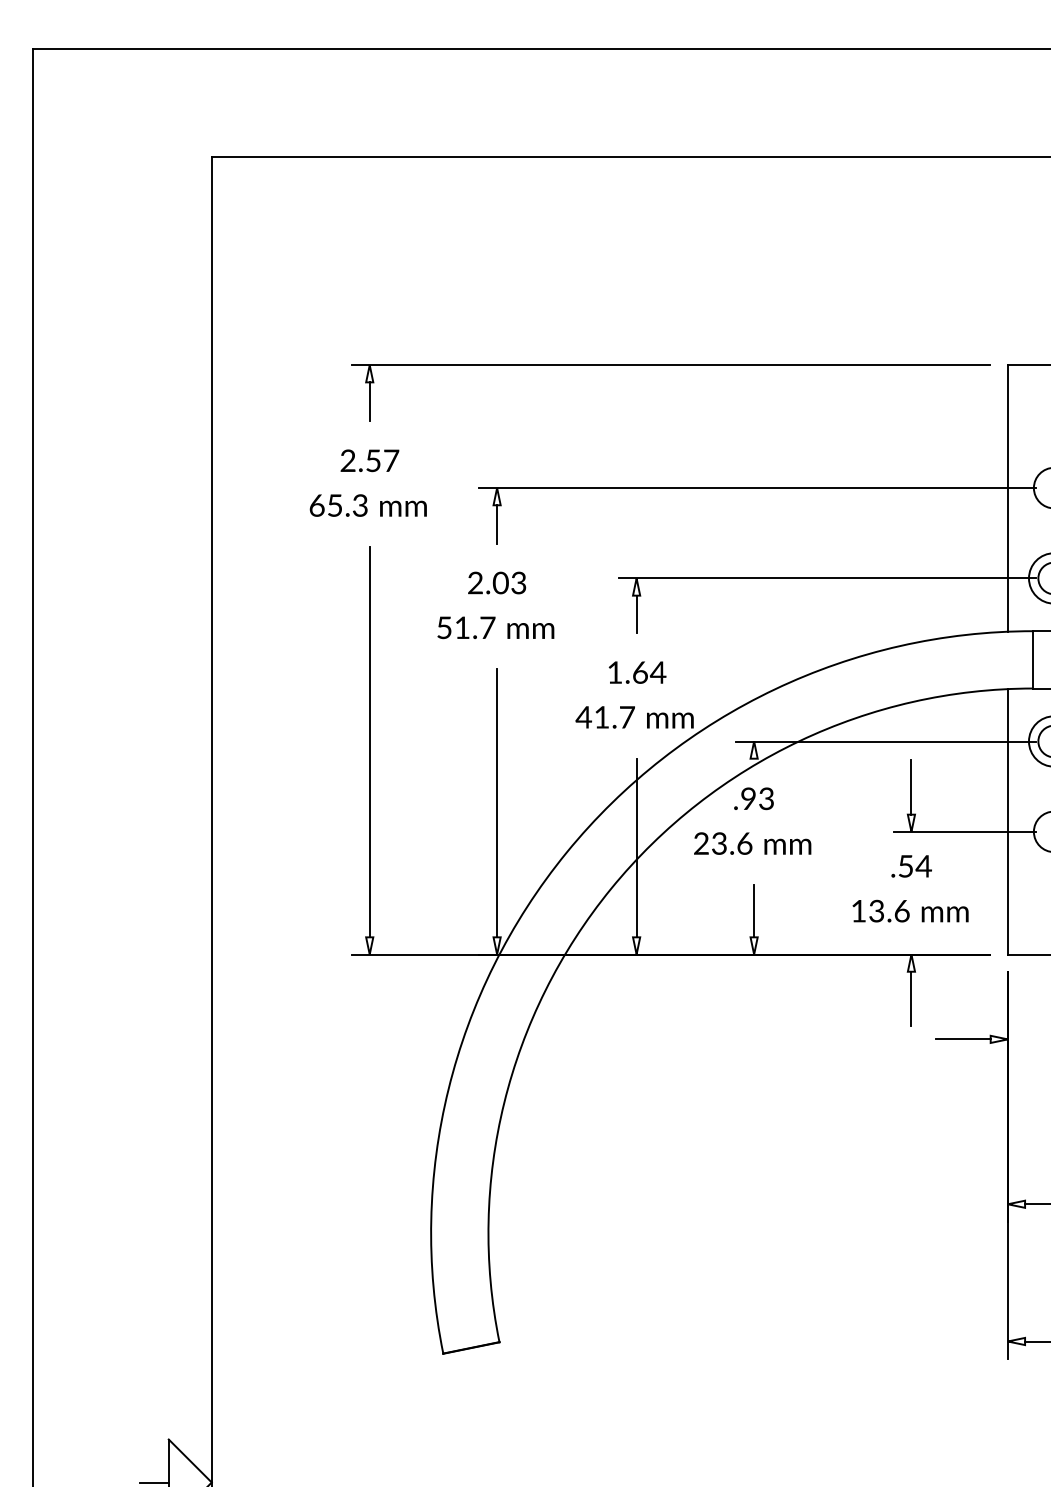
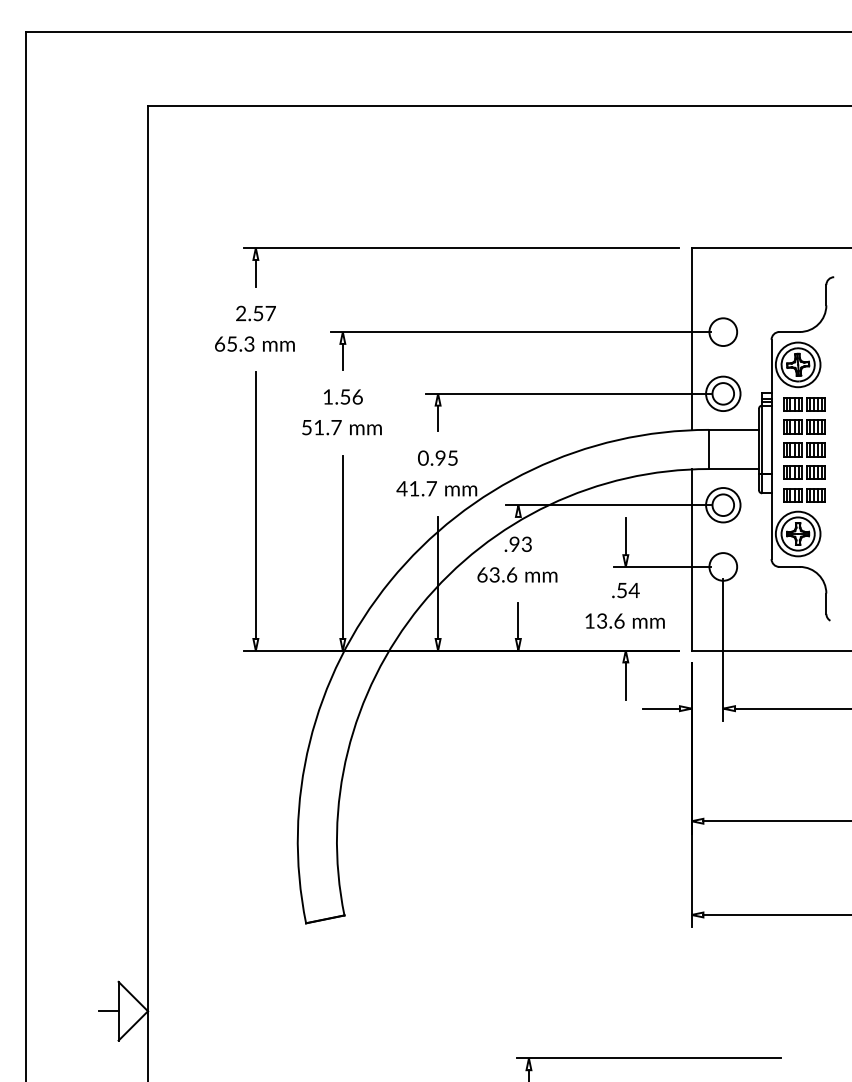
text: (496, 582) -> (342, 396), 2.03 -> 1.56
text: (637, 671) -> (438, 457), 1.64 -> 0.95
text: (701, 842) -> (482, 574), 23.6 -> 63.6

